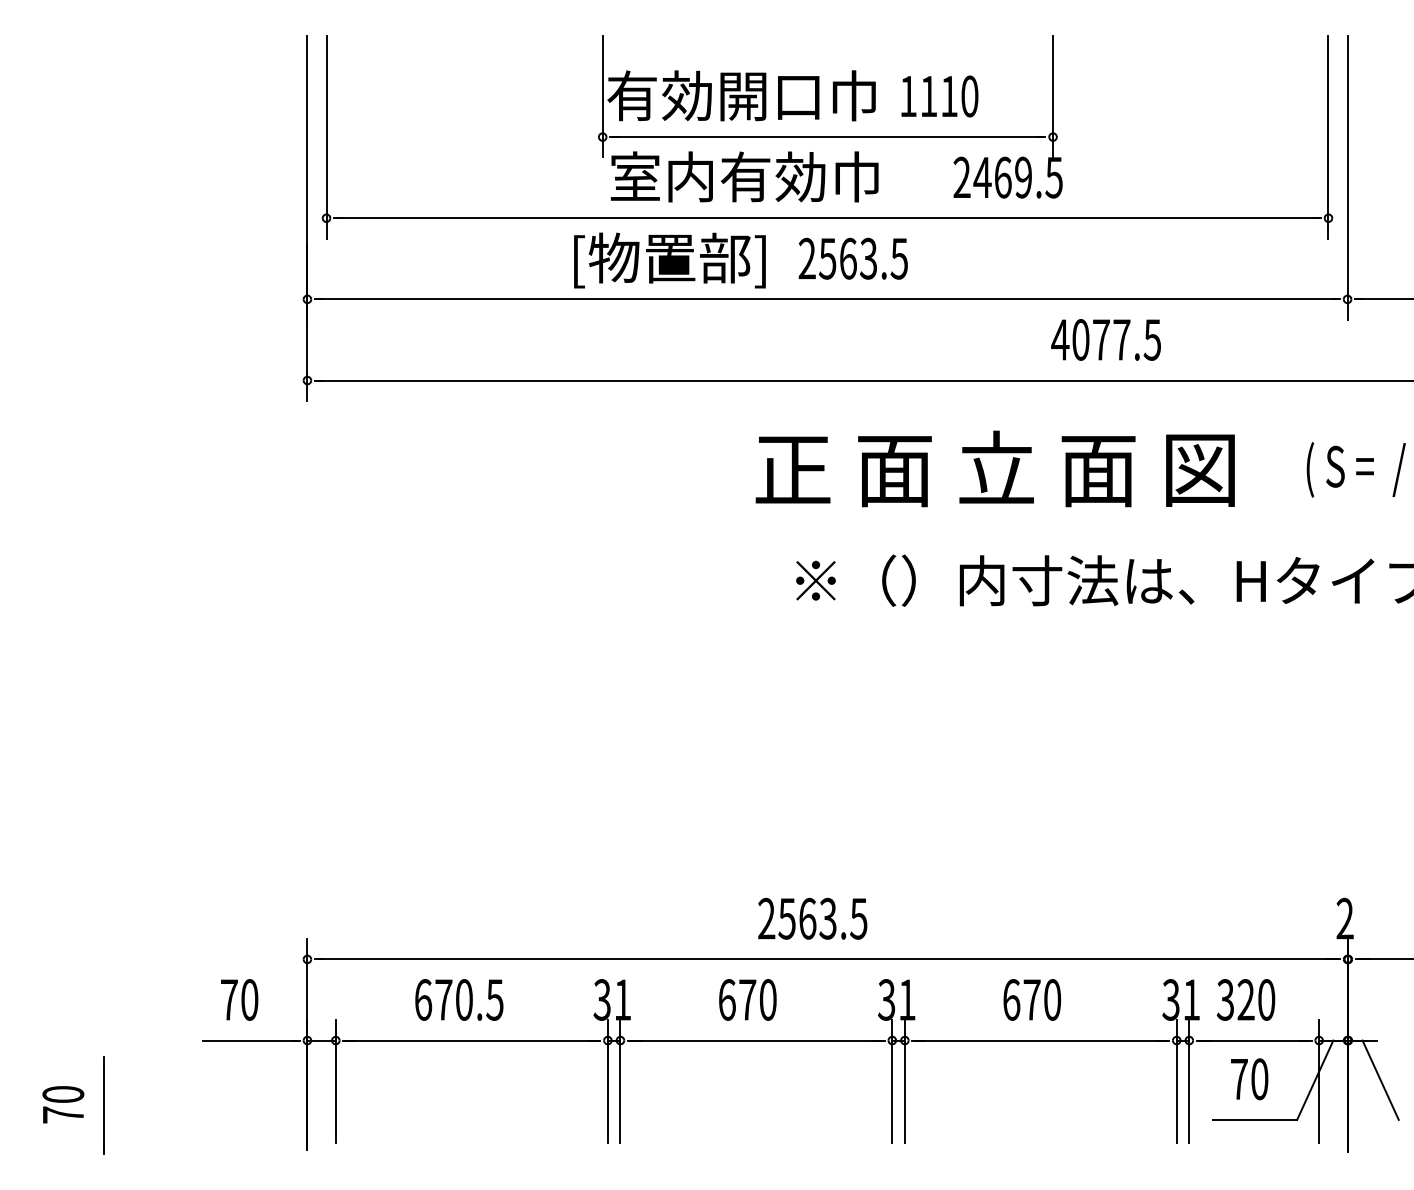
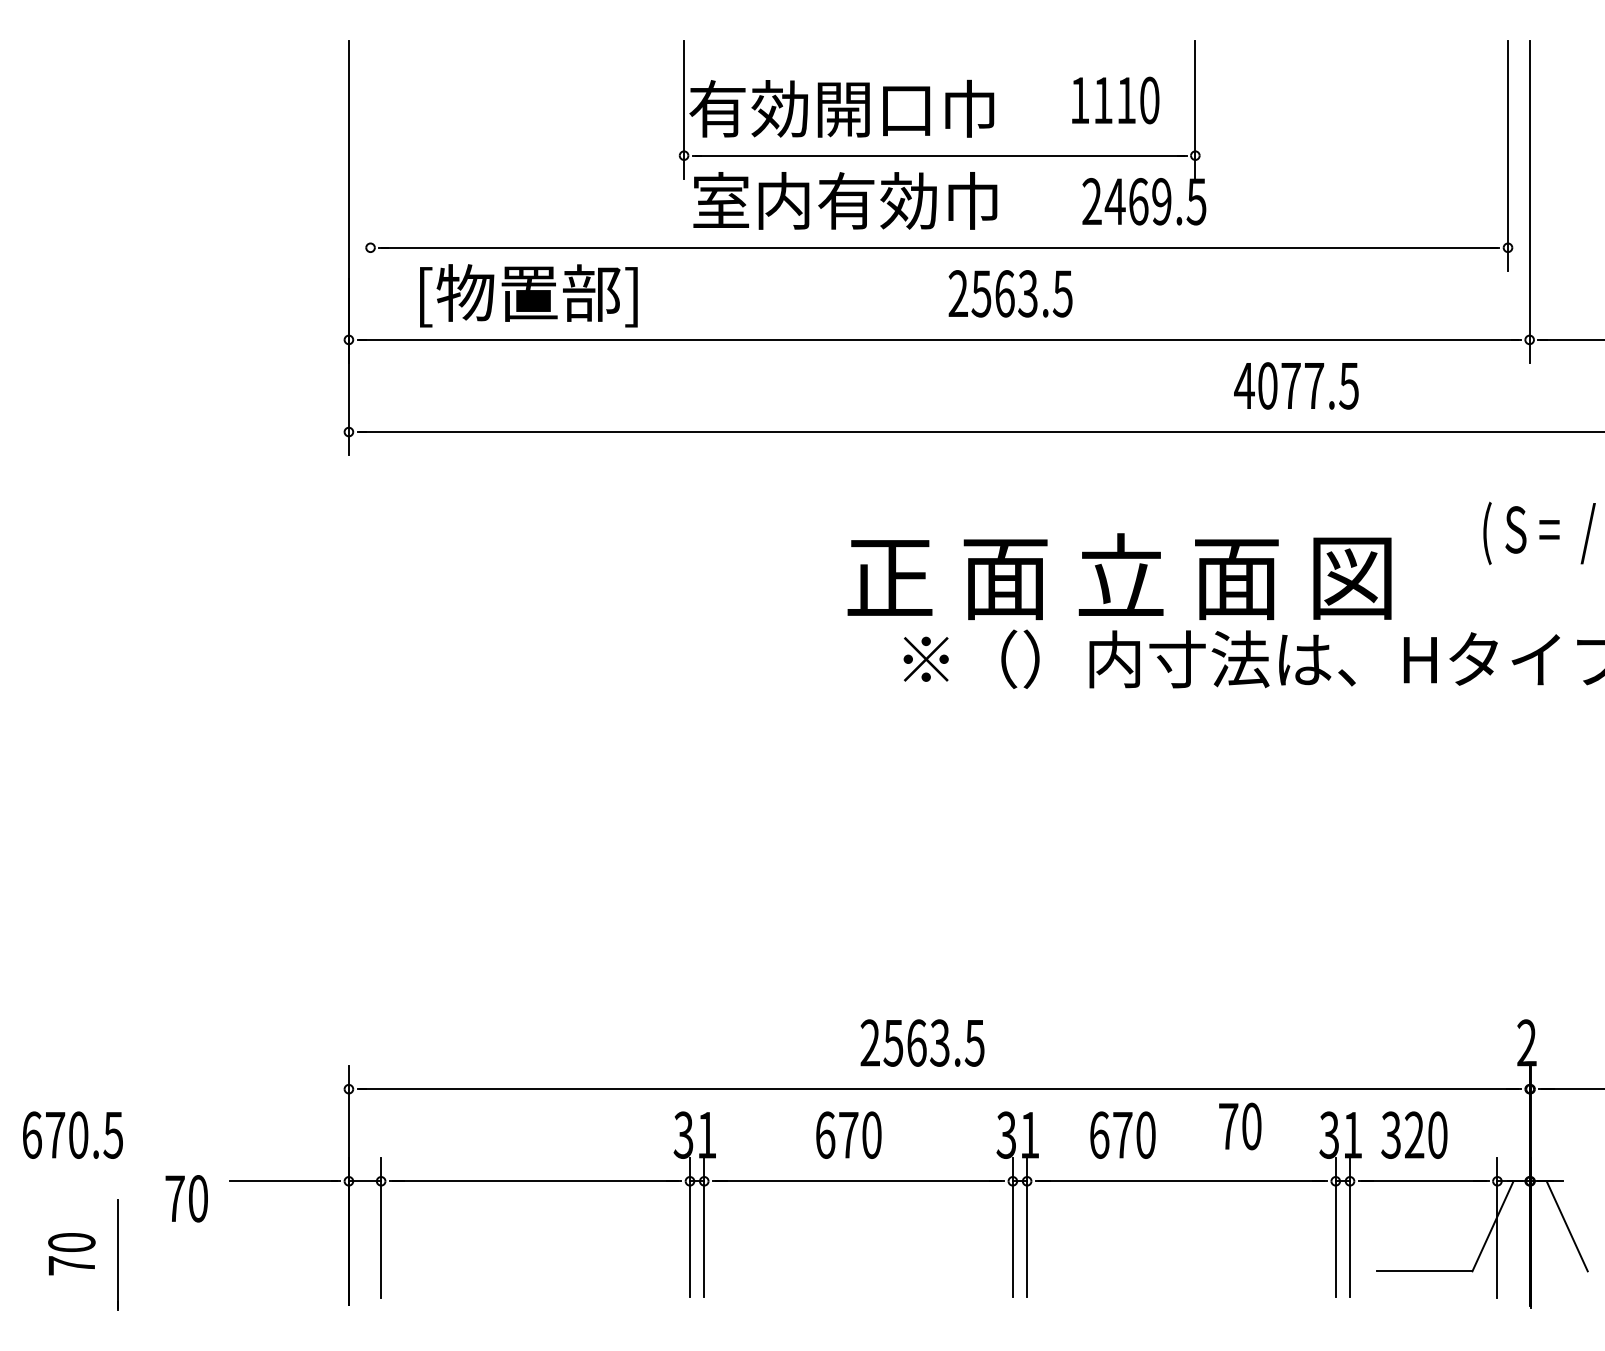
text: (939, 96) -> (1115, 100), moved
line: (326, 136) -> (370, 155), removed
text: (852, 258) -> (1009, 293), moved
text: (669, 260) -> (528, 295), moved
text: (1105, 339) -> (1295, 385), moved
text: (994, 468) -> (1118, 576), moved
text: (239, 999) -> (186, 1198), moved
text: (459, 999) -> (73, 1134), moved
text: (1032, 999) -> (1123, 1134), moved
text: (1249, 1079) -> (1240, 1126), moved

